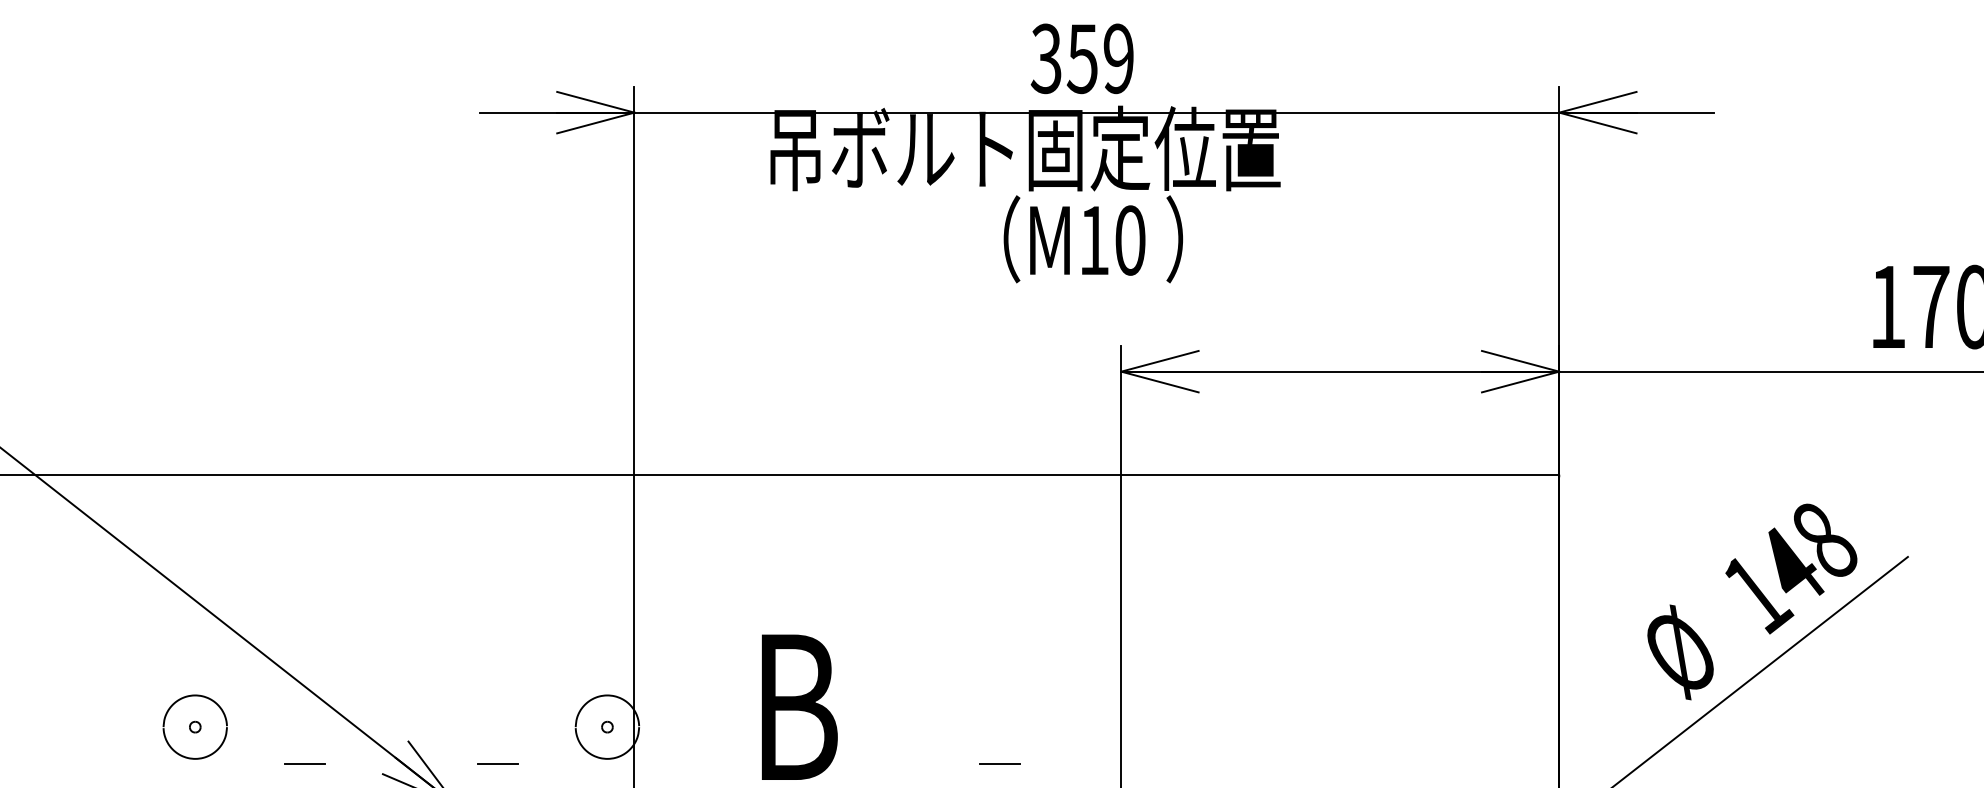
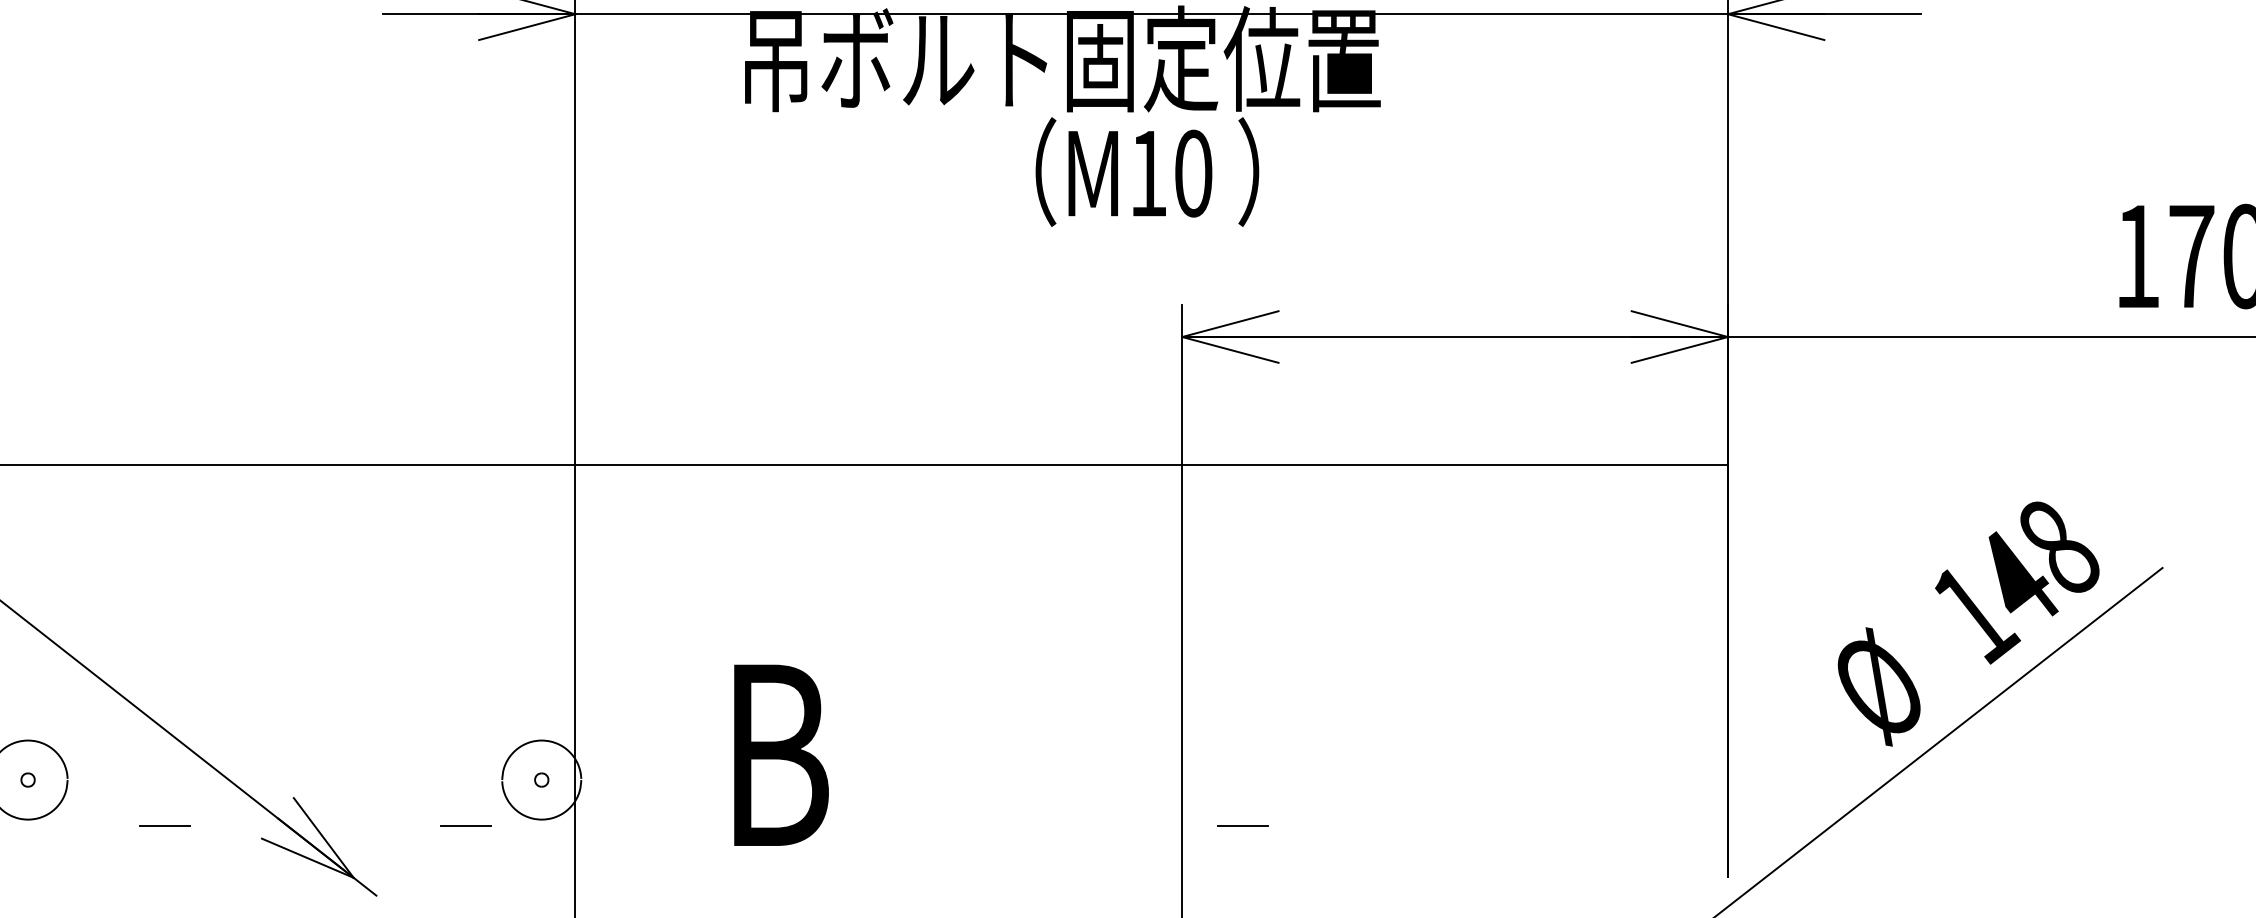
line: (497, 763) -> (465, 825), moved
line: (999, 763) -> (1242, 825), moved

